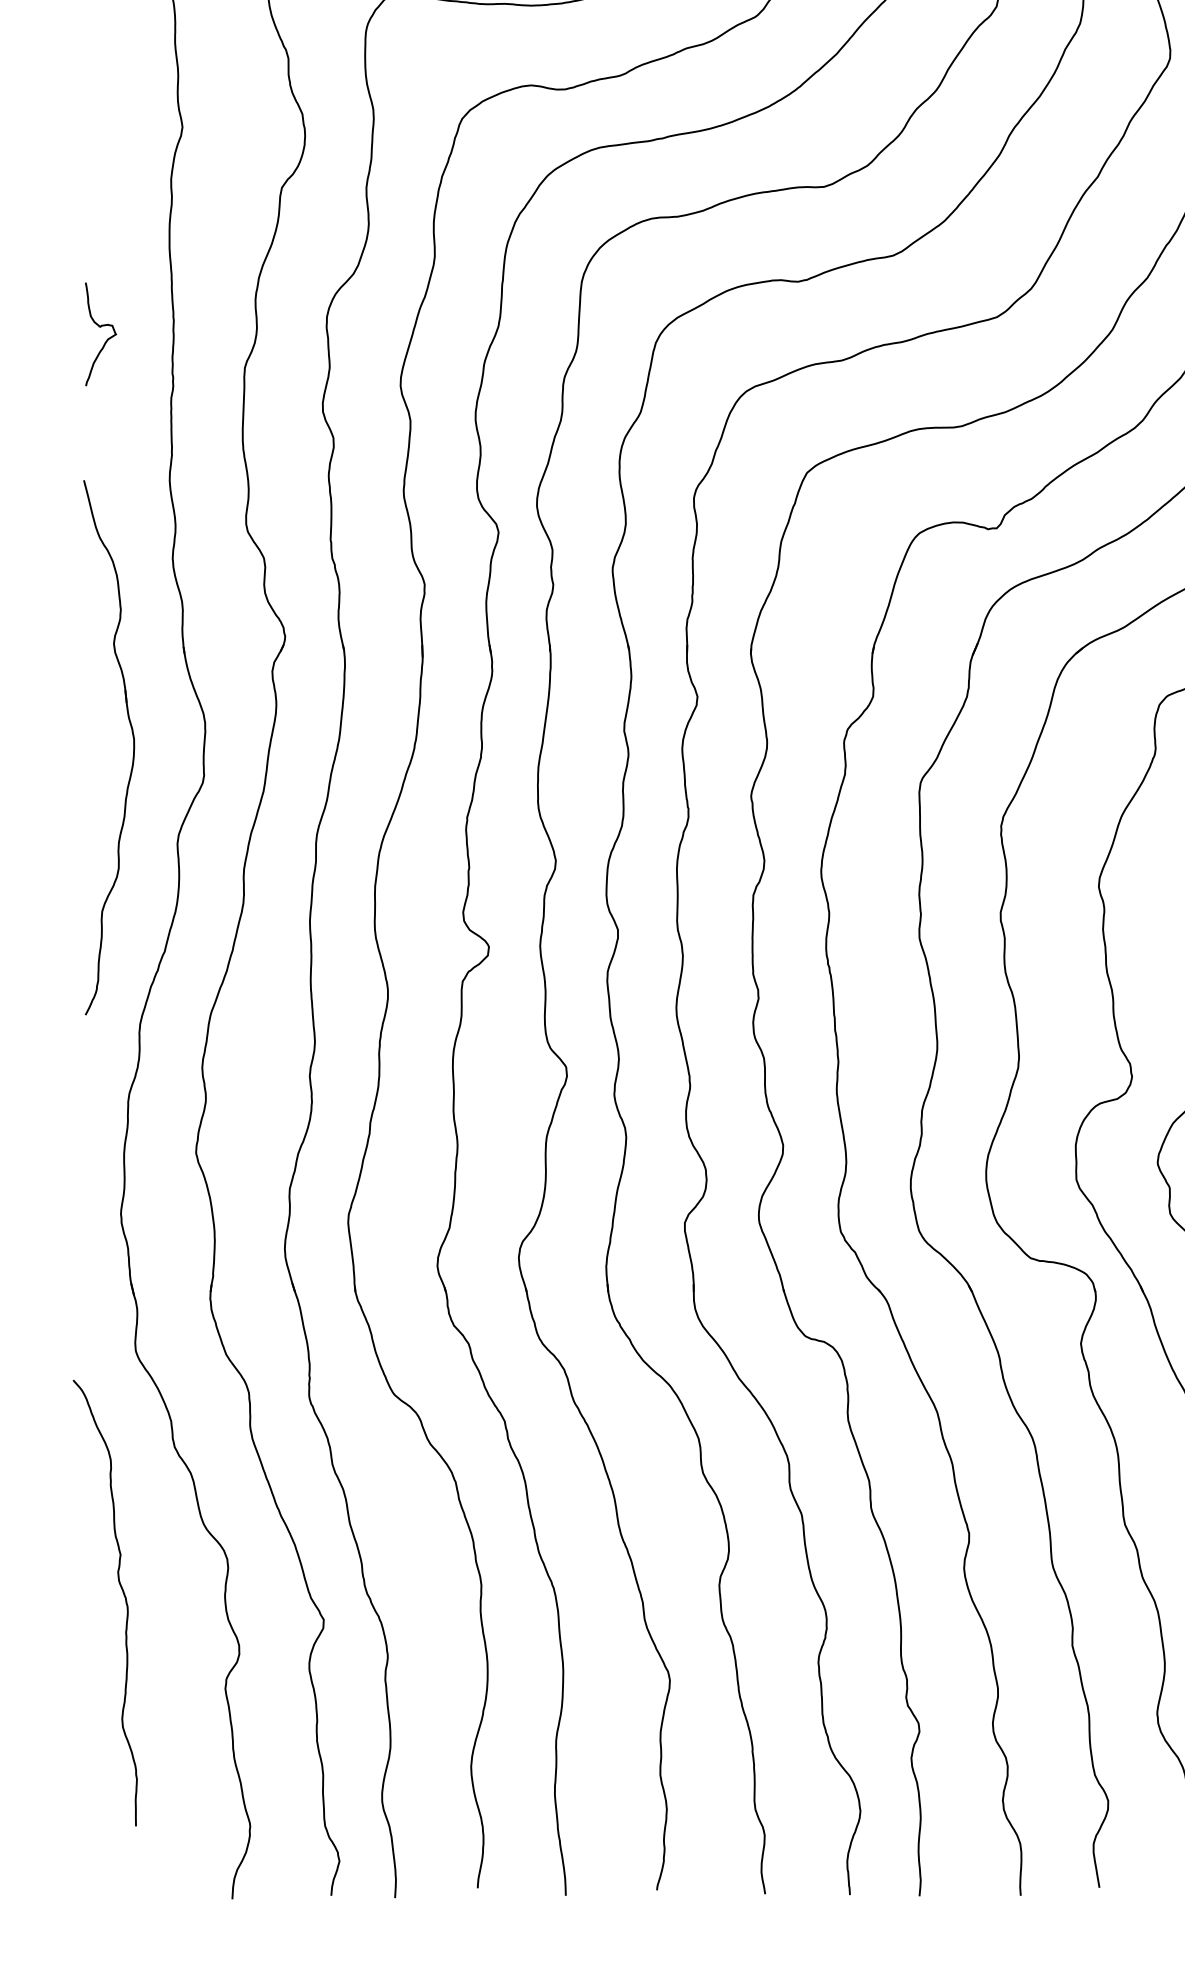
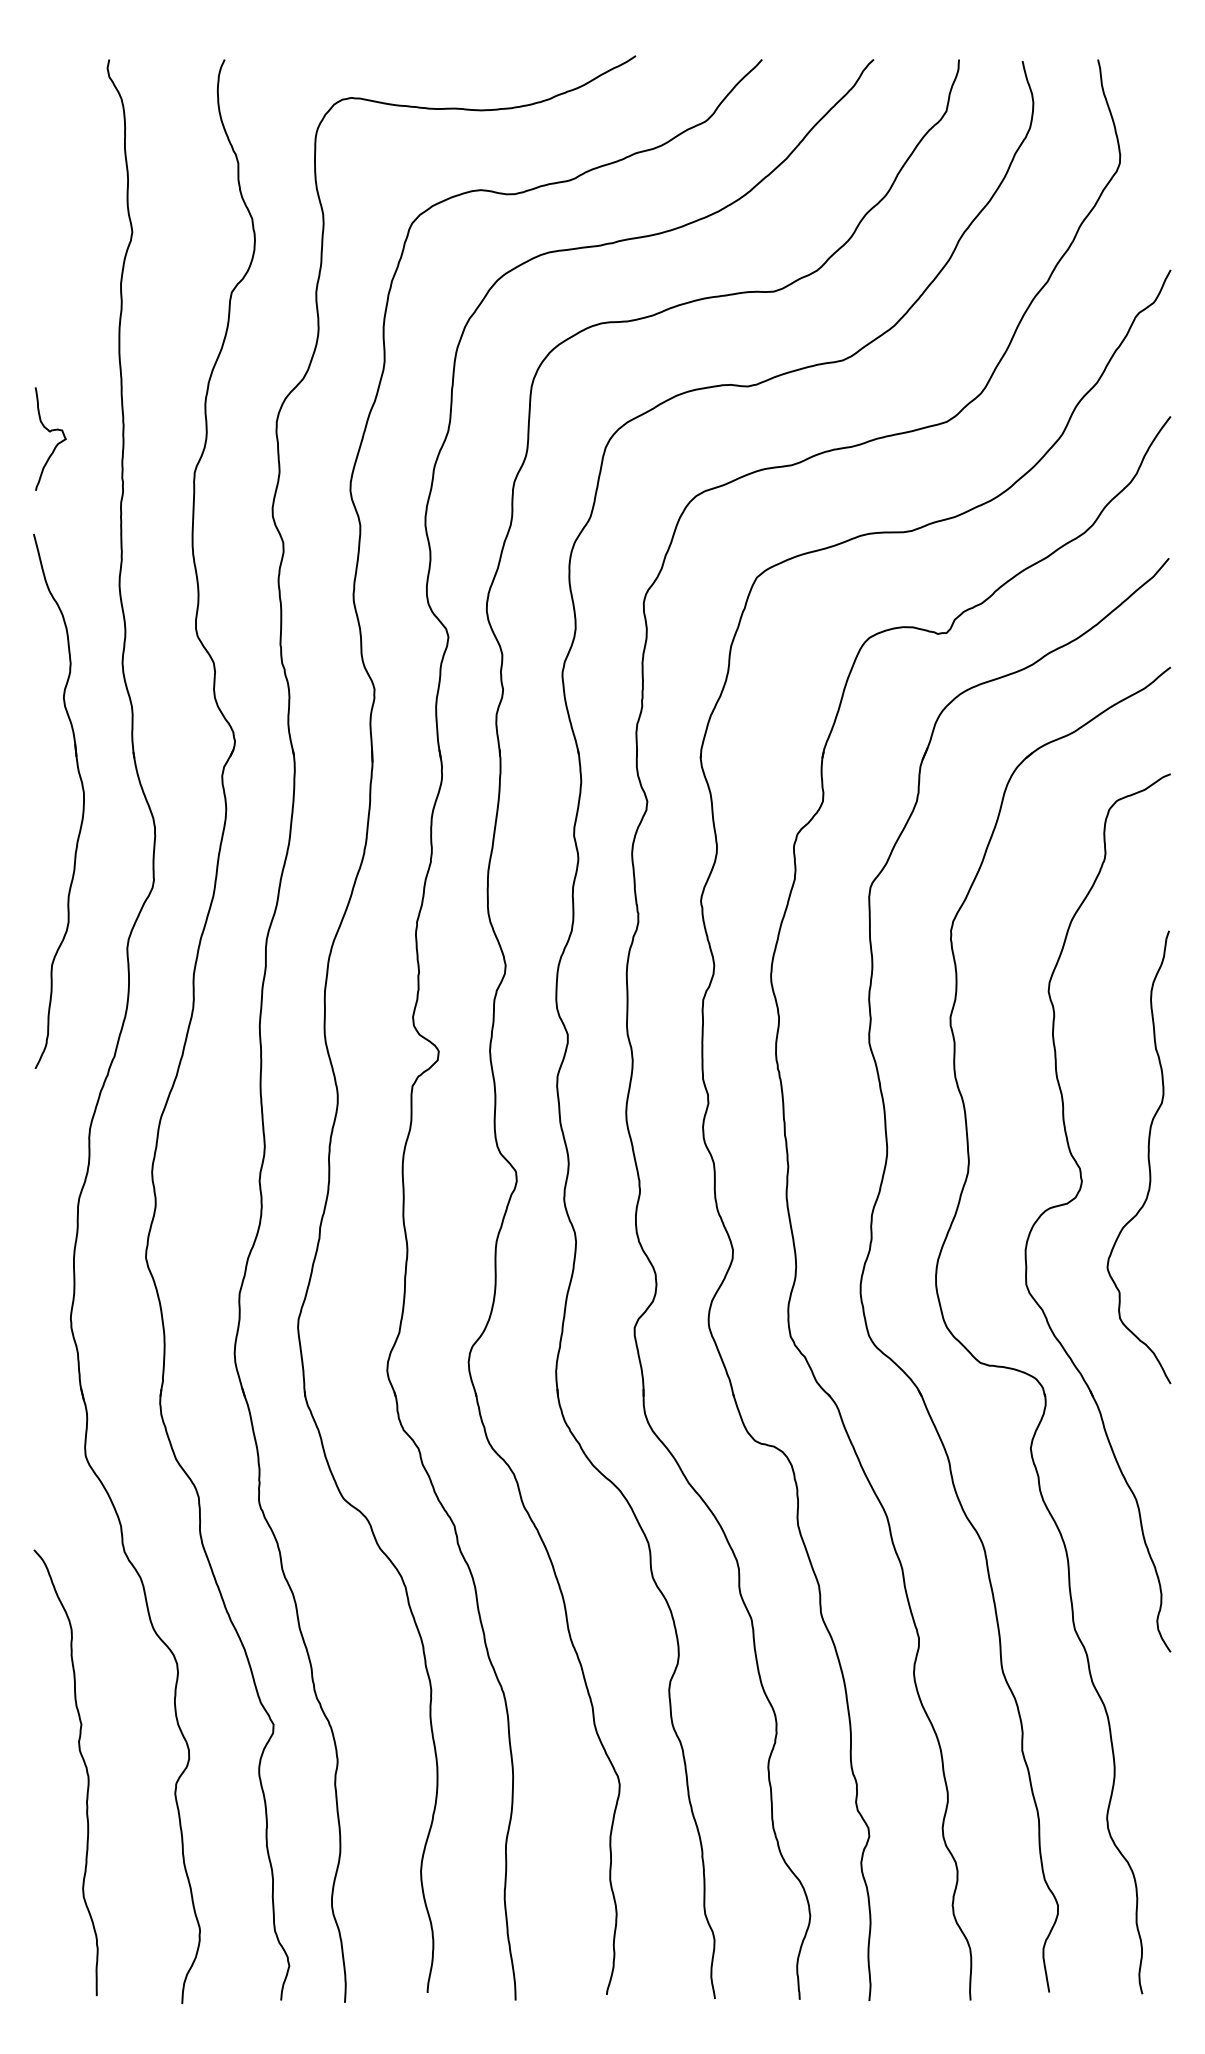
part: (132, 752) -> (82, 806), moved
curve: (123, 1595) -> (84, 1765), moved

